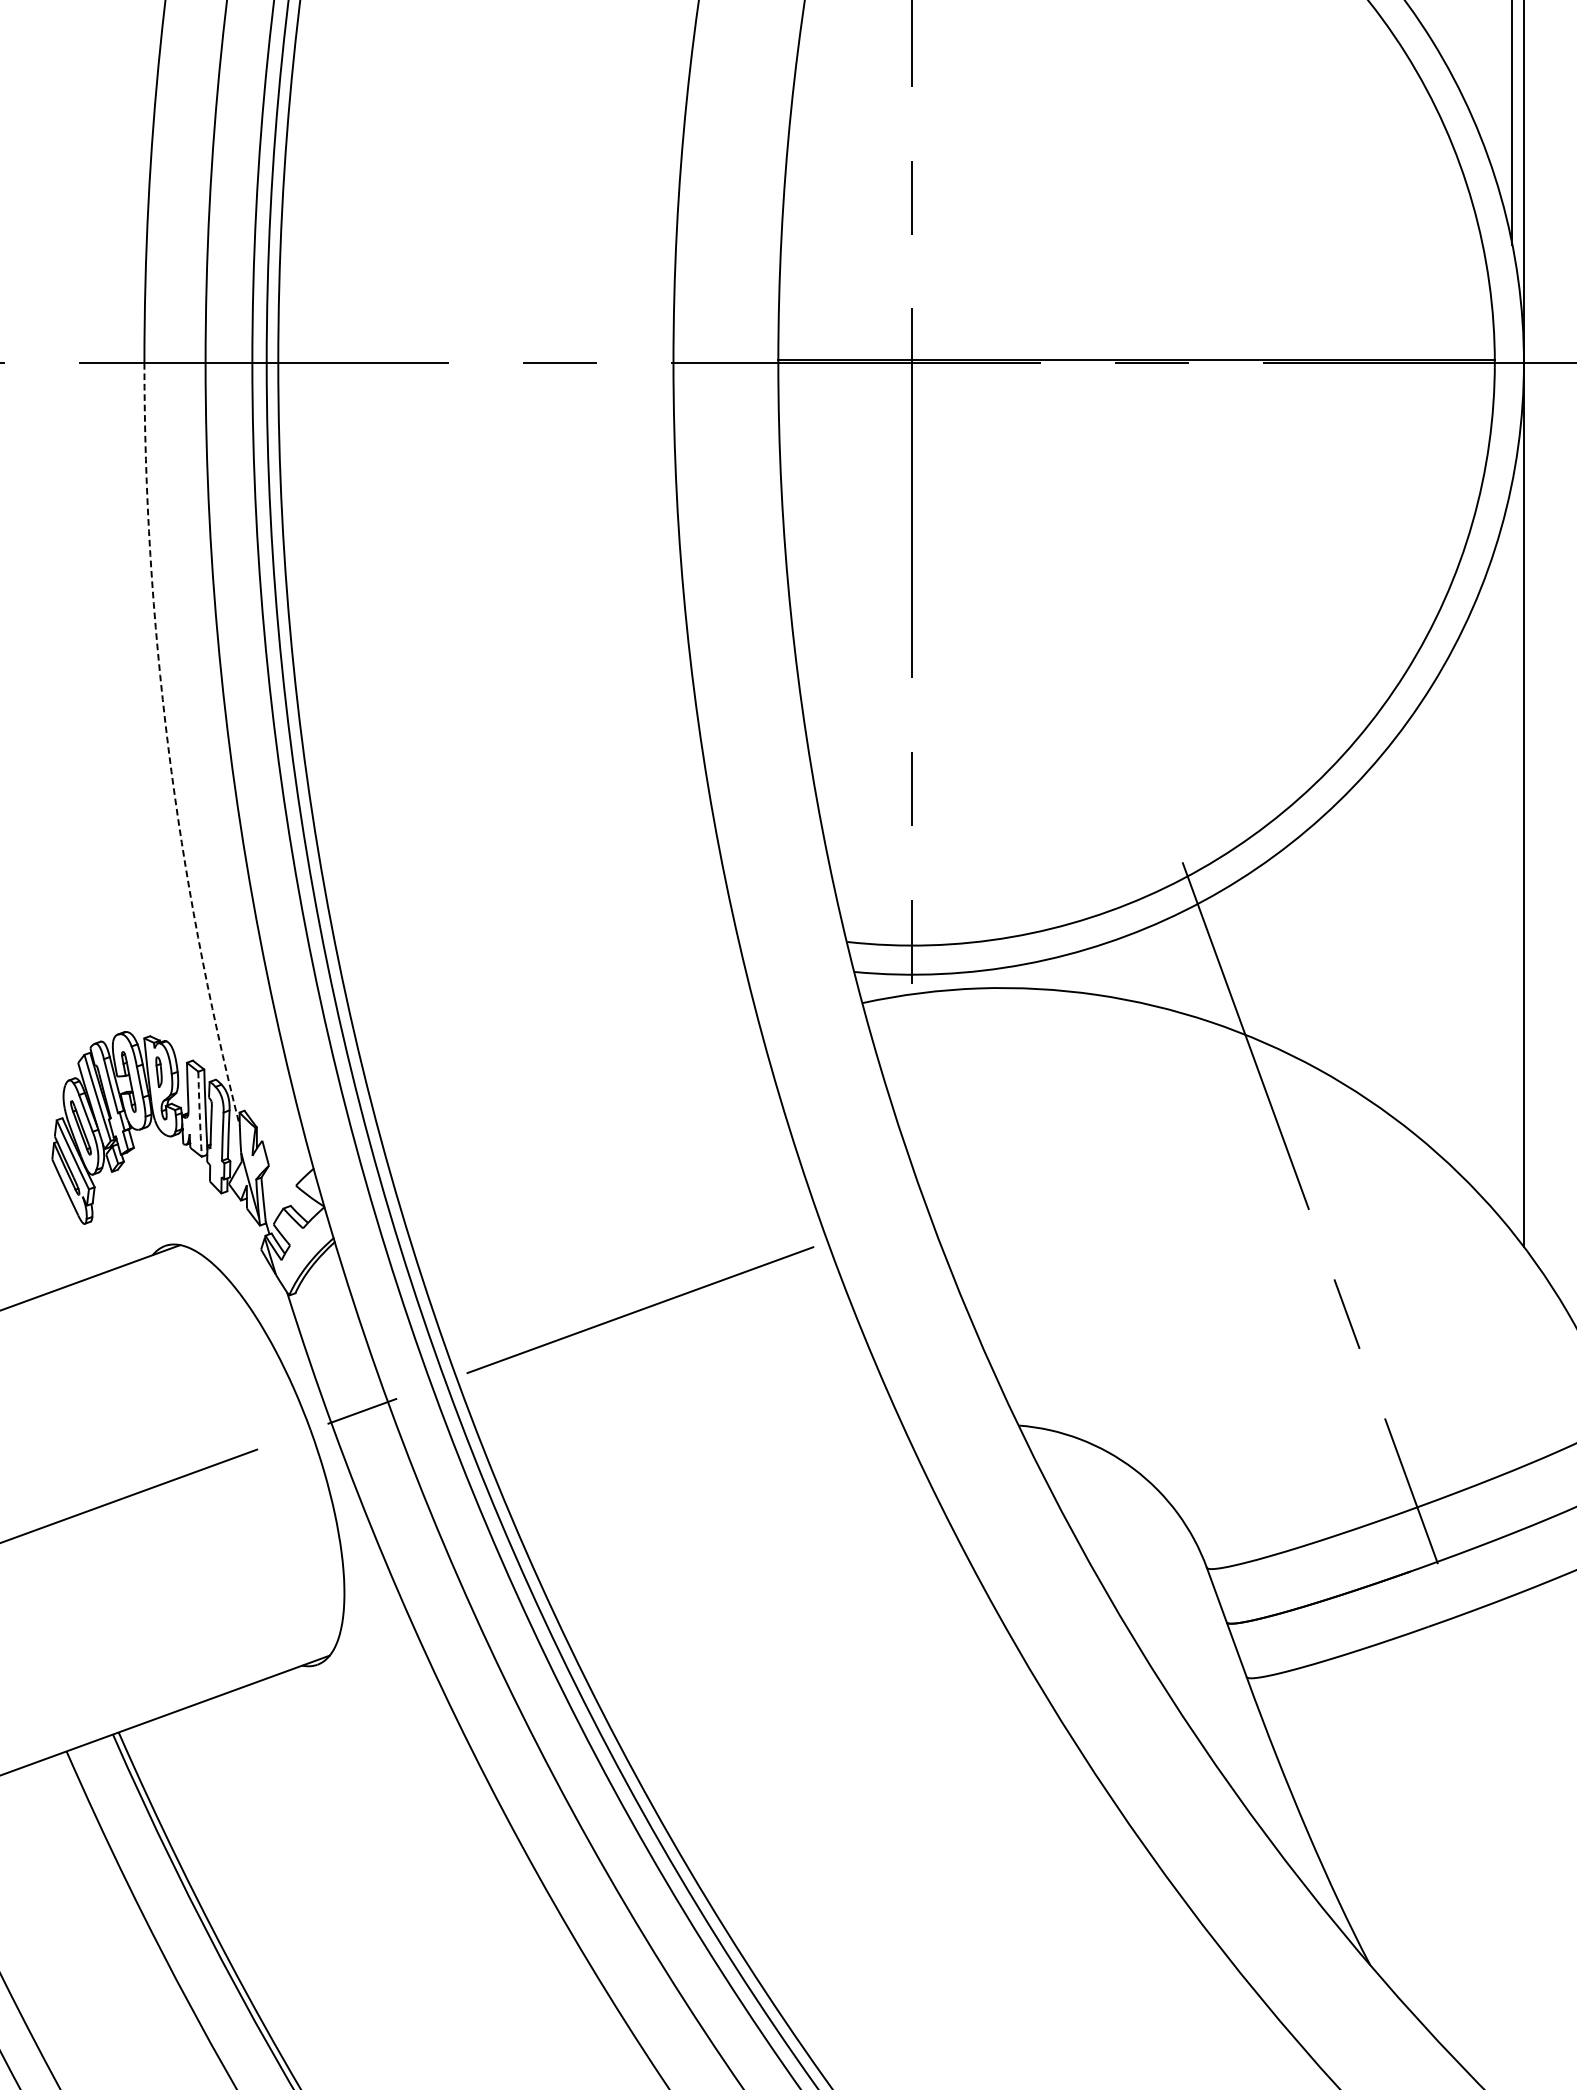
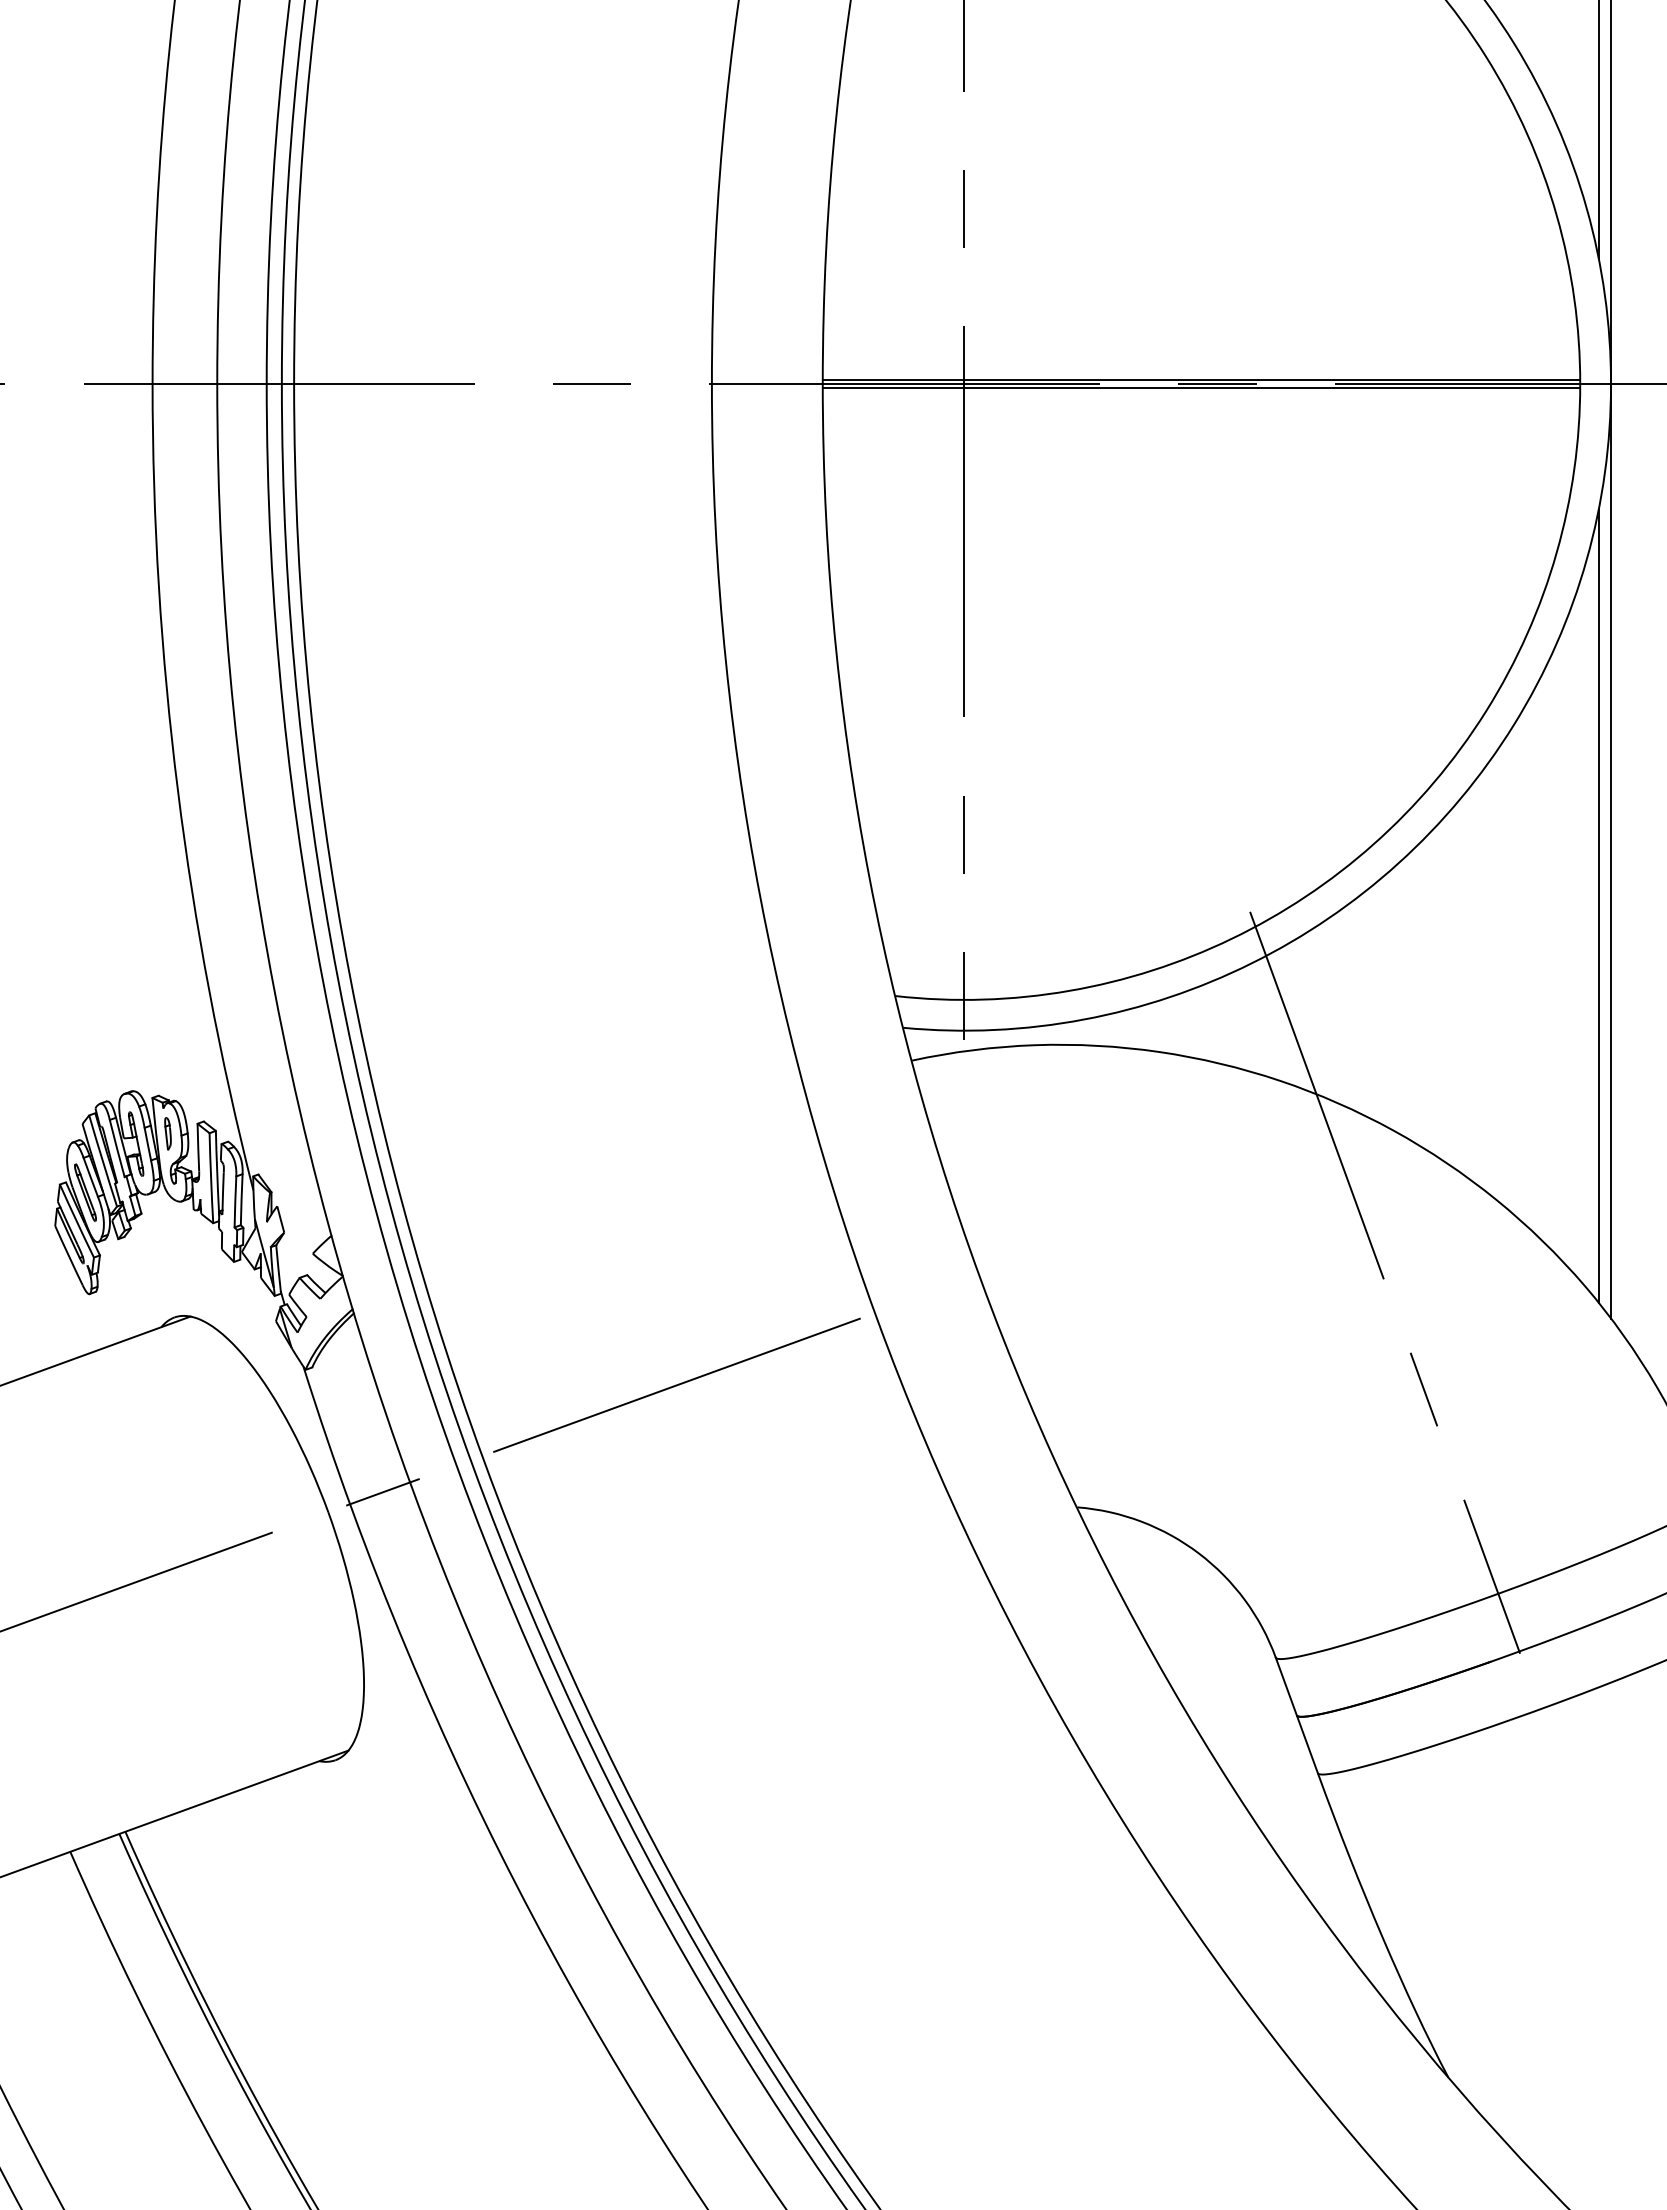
line: (1136, 366) -> (1201, 387), added
arc: (167, 747) -> (177, 790), dashed -> solid
line: (1512, 856) -> (1598, 905), added
arc: (200, 1114) -> (211, 1178), dashed -> solid

